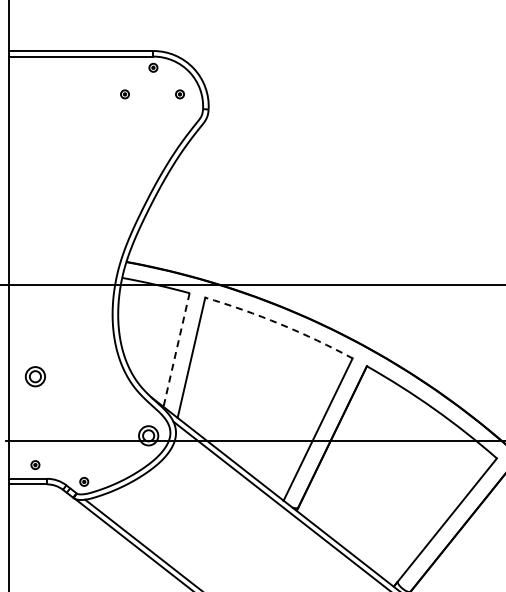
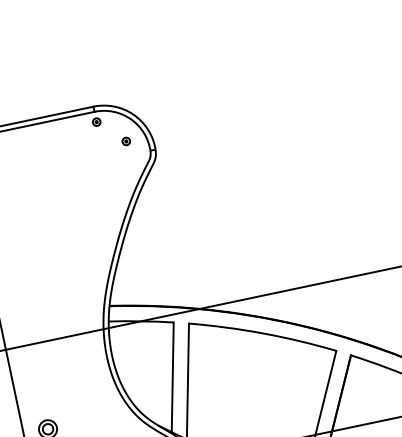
part: (124, 94) -> (75, 152), removed
arc: (280, 324) -> (263, 333), dashed -> solid
line: (176, 350) -> (172, 377), dashed -> solid

